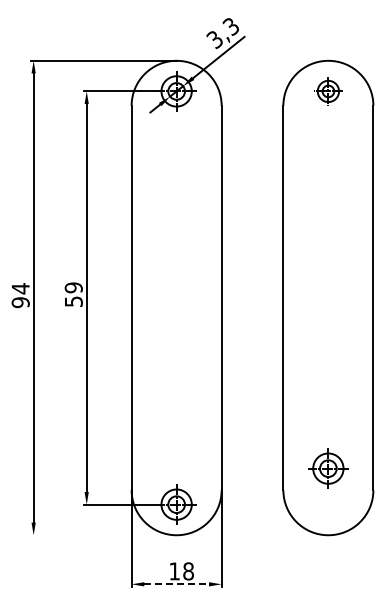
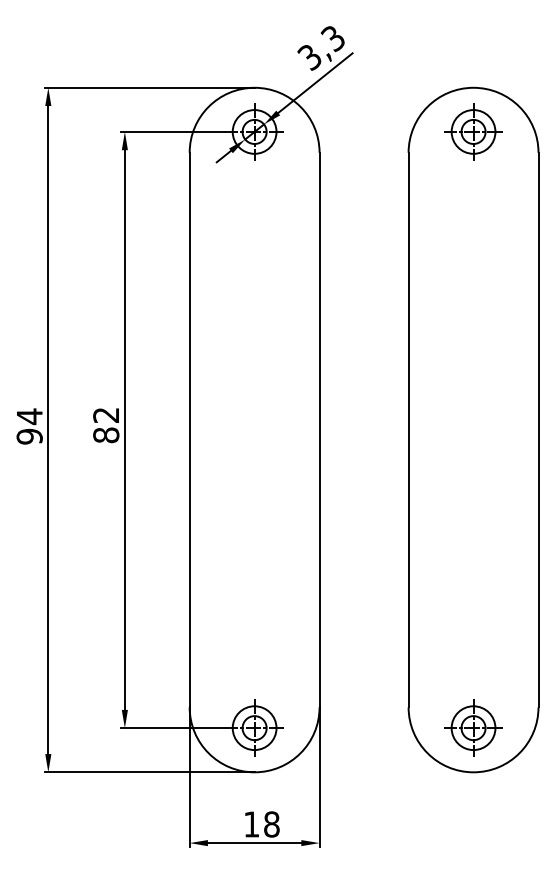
part: (328, 91) -> (473, 132), size x1.43
text: (73, 294) -> (105, 424), 59 -> 82
part: (328, 468) -> (473, 727), moved
line: (103, 535) -> (149, 772), added
line: (177, 584) -> (255, 843), dashed -> solid

